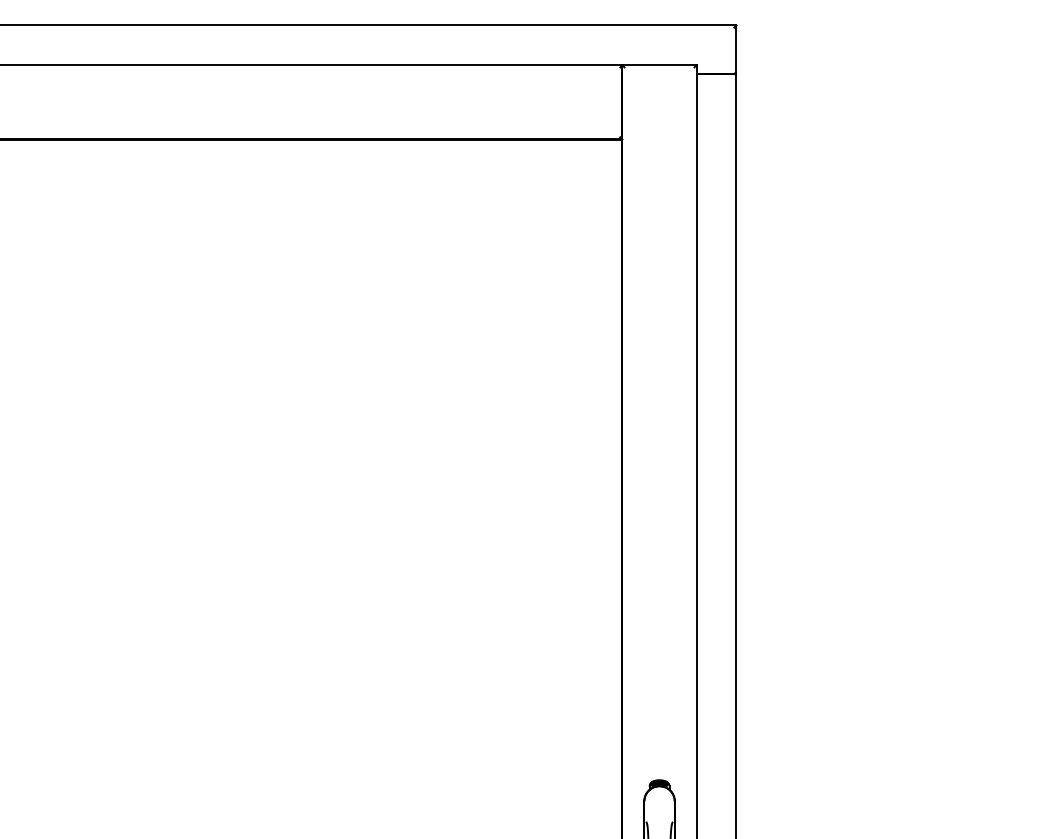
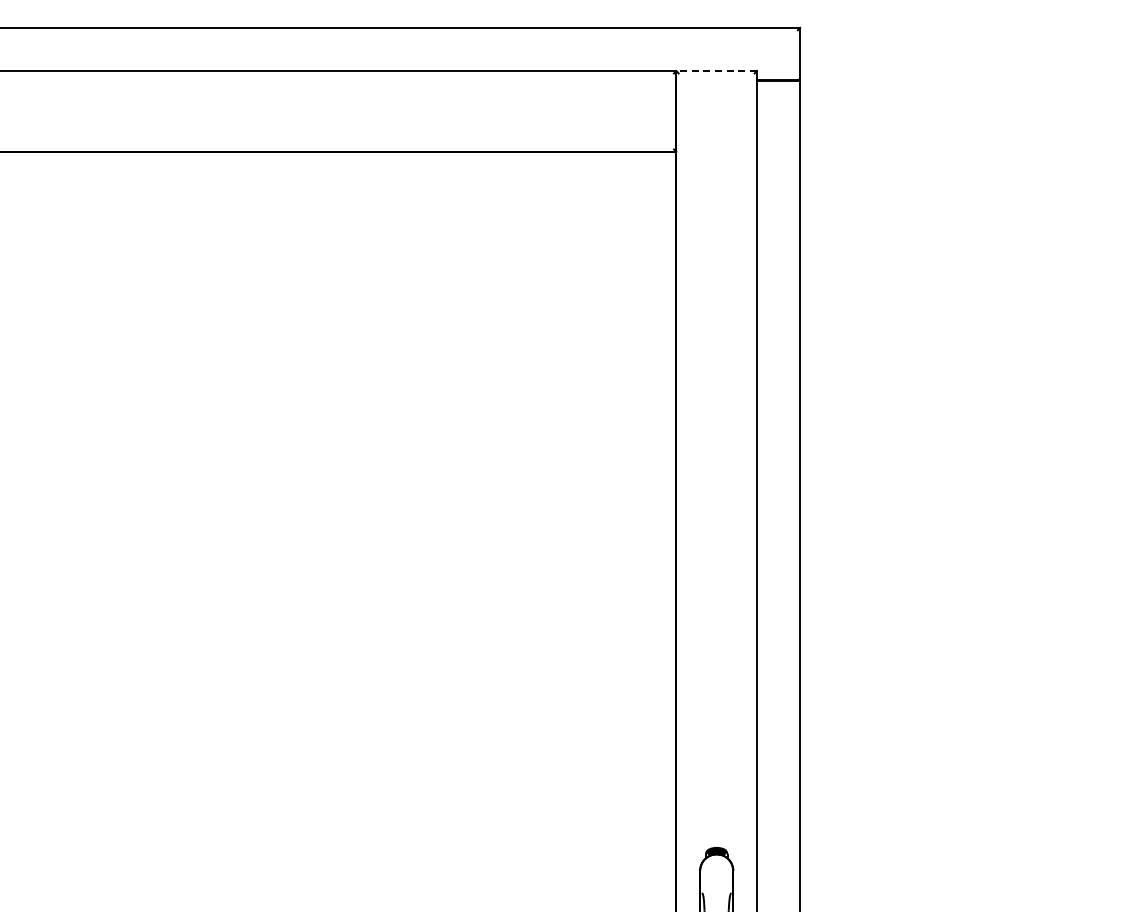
line: (659, 65) -> (716, 71), solid -> dashed

